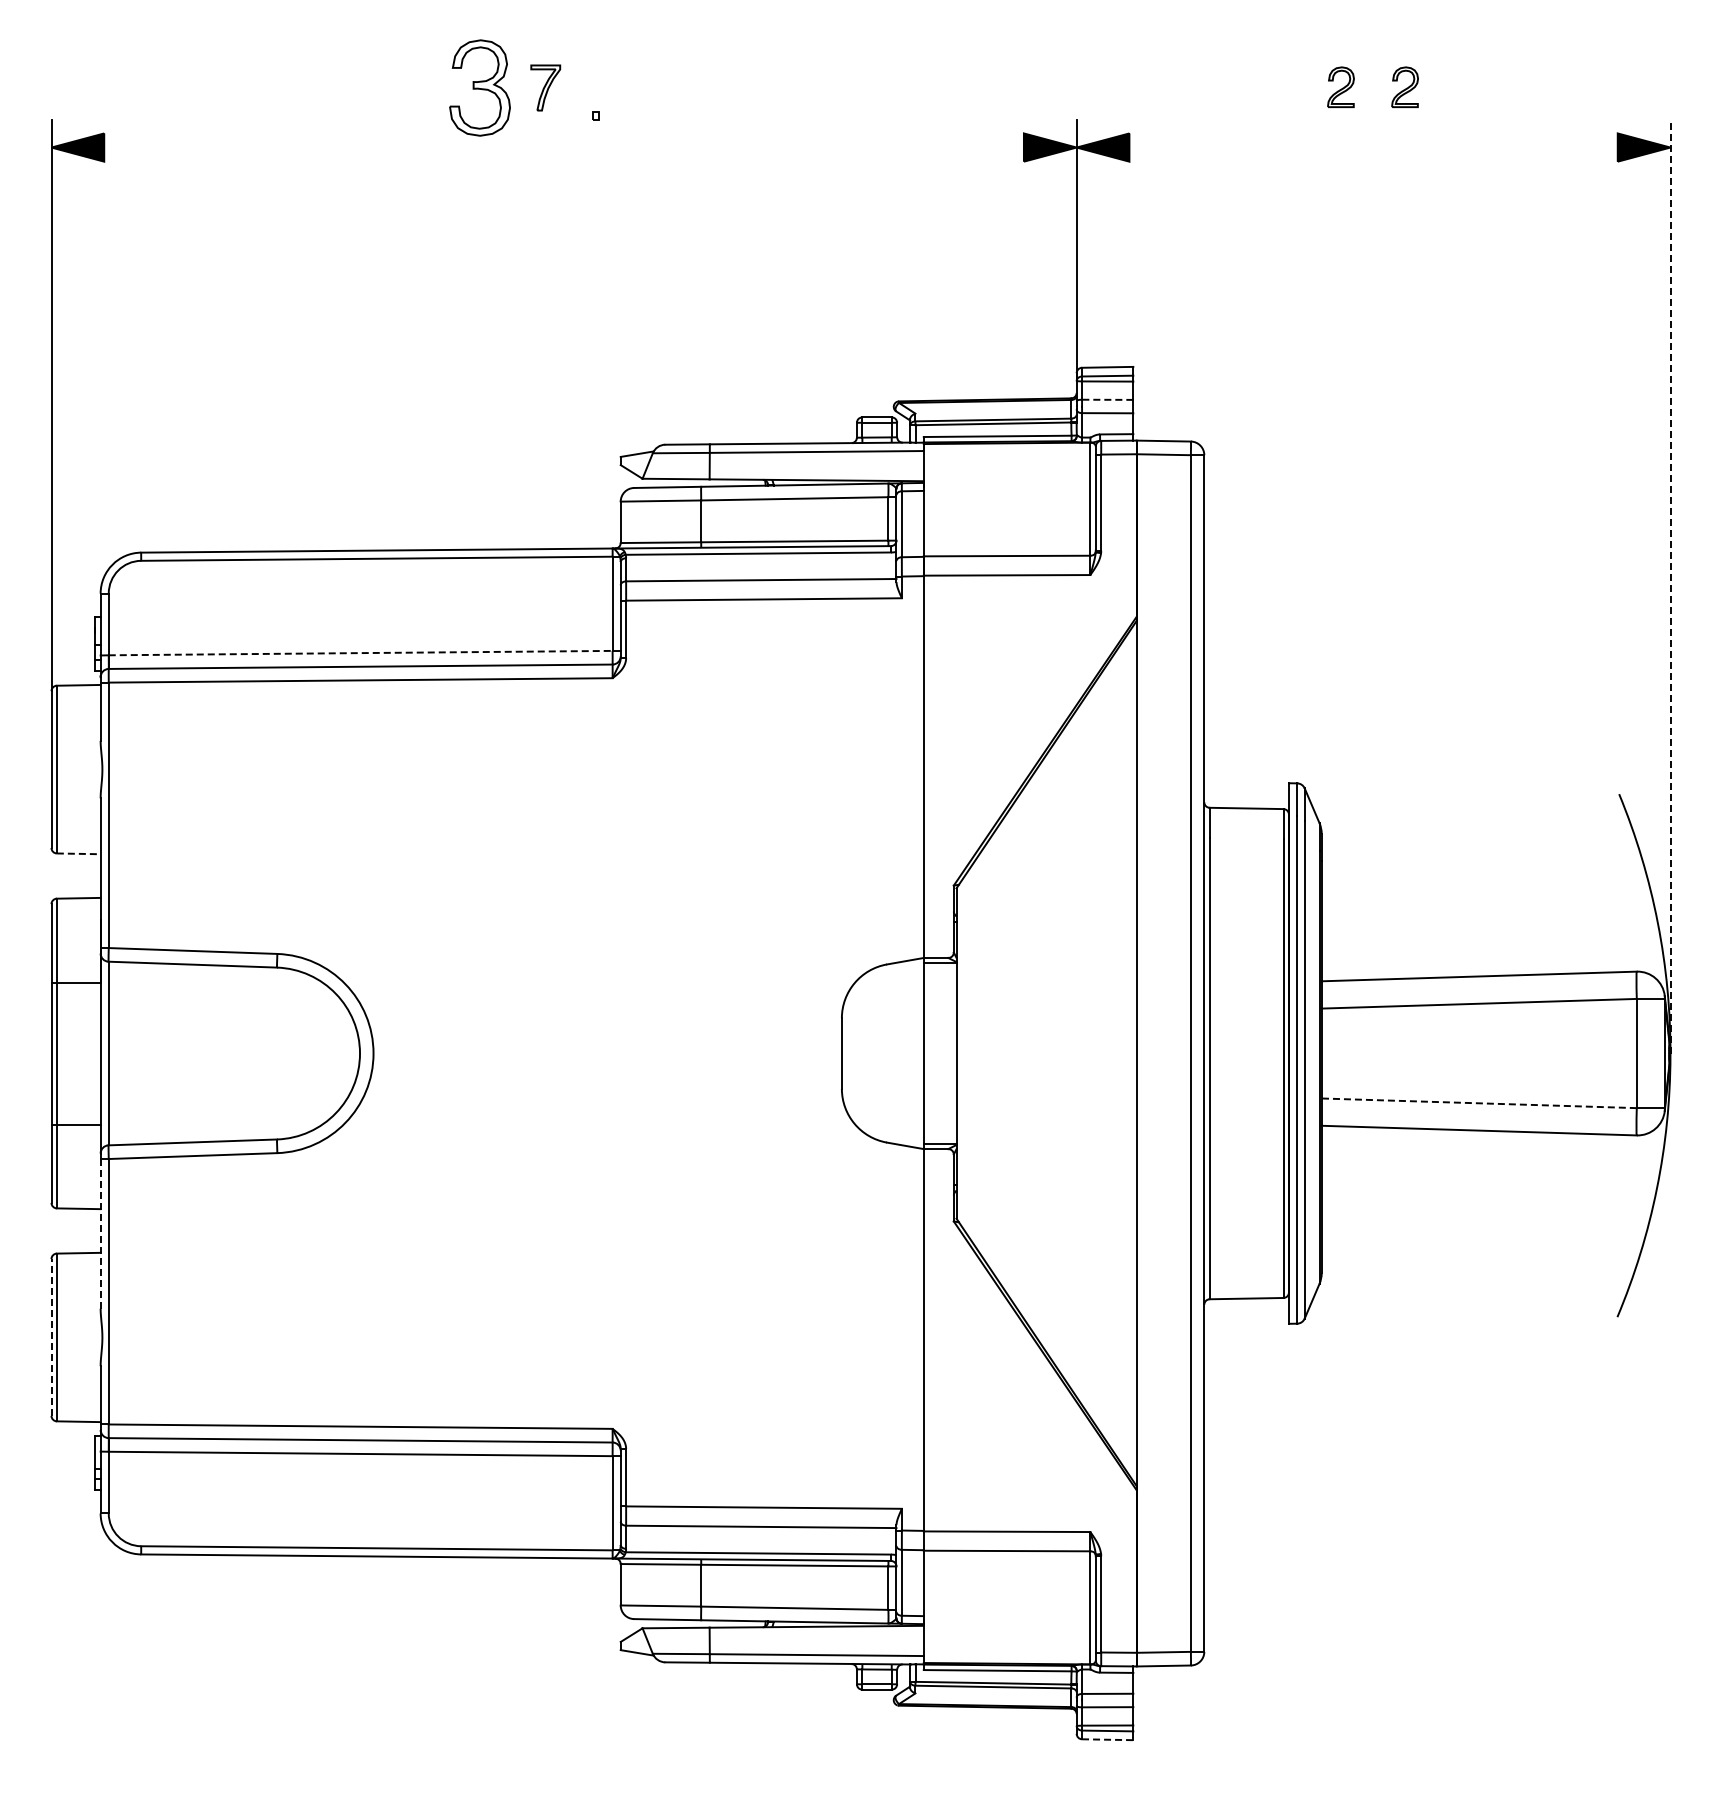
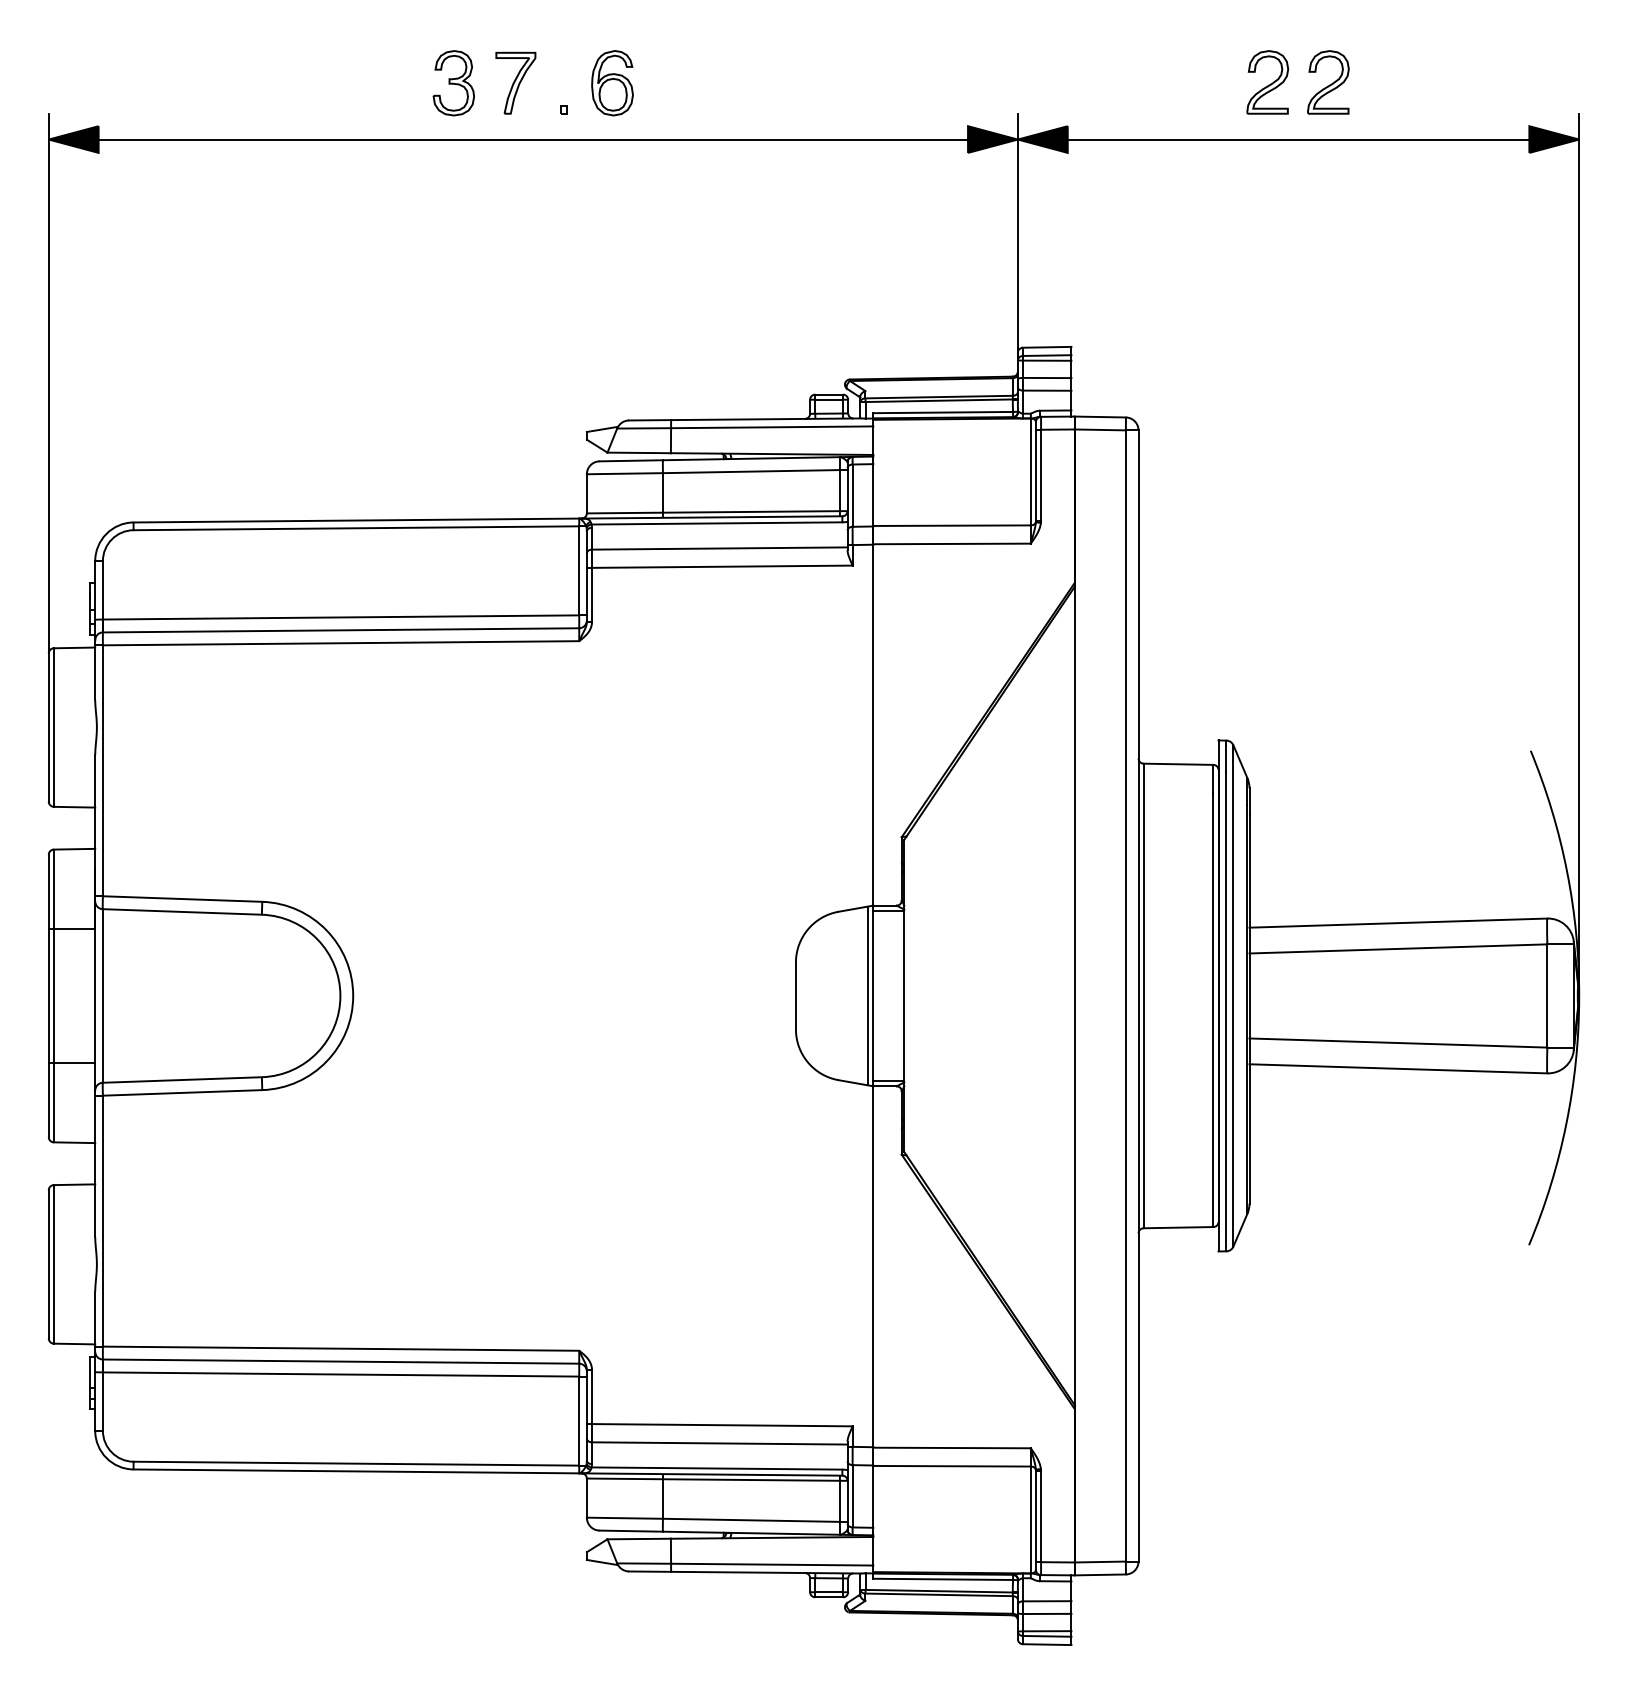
part: (479, 87) -> (453, 82), size x0.71
part: (545, 87) -> (515, 82), size x1.43
part: (647, 87) -> (612, 82), added
part: (1340, 87) -> (1267, 82), size x1.67
part: (1404, 87) -> (1327, 82), size x1.67
line: (563, 147) -> (532, 139), added
line: (1373, 147) -> (1298, 139), added
line: (1107, 399) -> (1047, 377), dashed -> solid
line: (1670, 586) -> (1579, 554), dashed -> solid
line: (360, 653) -> (340, 617), dashed -> solid
line: (78, 853) -> (74, 806), dashed -> solid
line: (918, 1053) -> (868, 995), added
line: (1479, 1103) -> (1398, 1043), dashed -> solid
line: (100, 1233) -> (95, 1166), dashed -> solid
line: (51, 1336) -> (48, 1263), dashed -> solid
line: (1107, 1739) -> (1047, 1644), dashed -> solid

